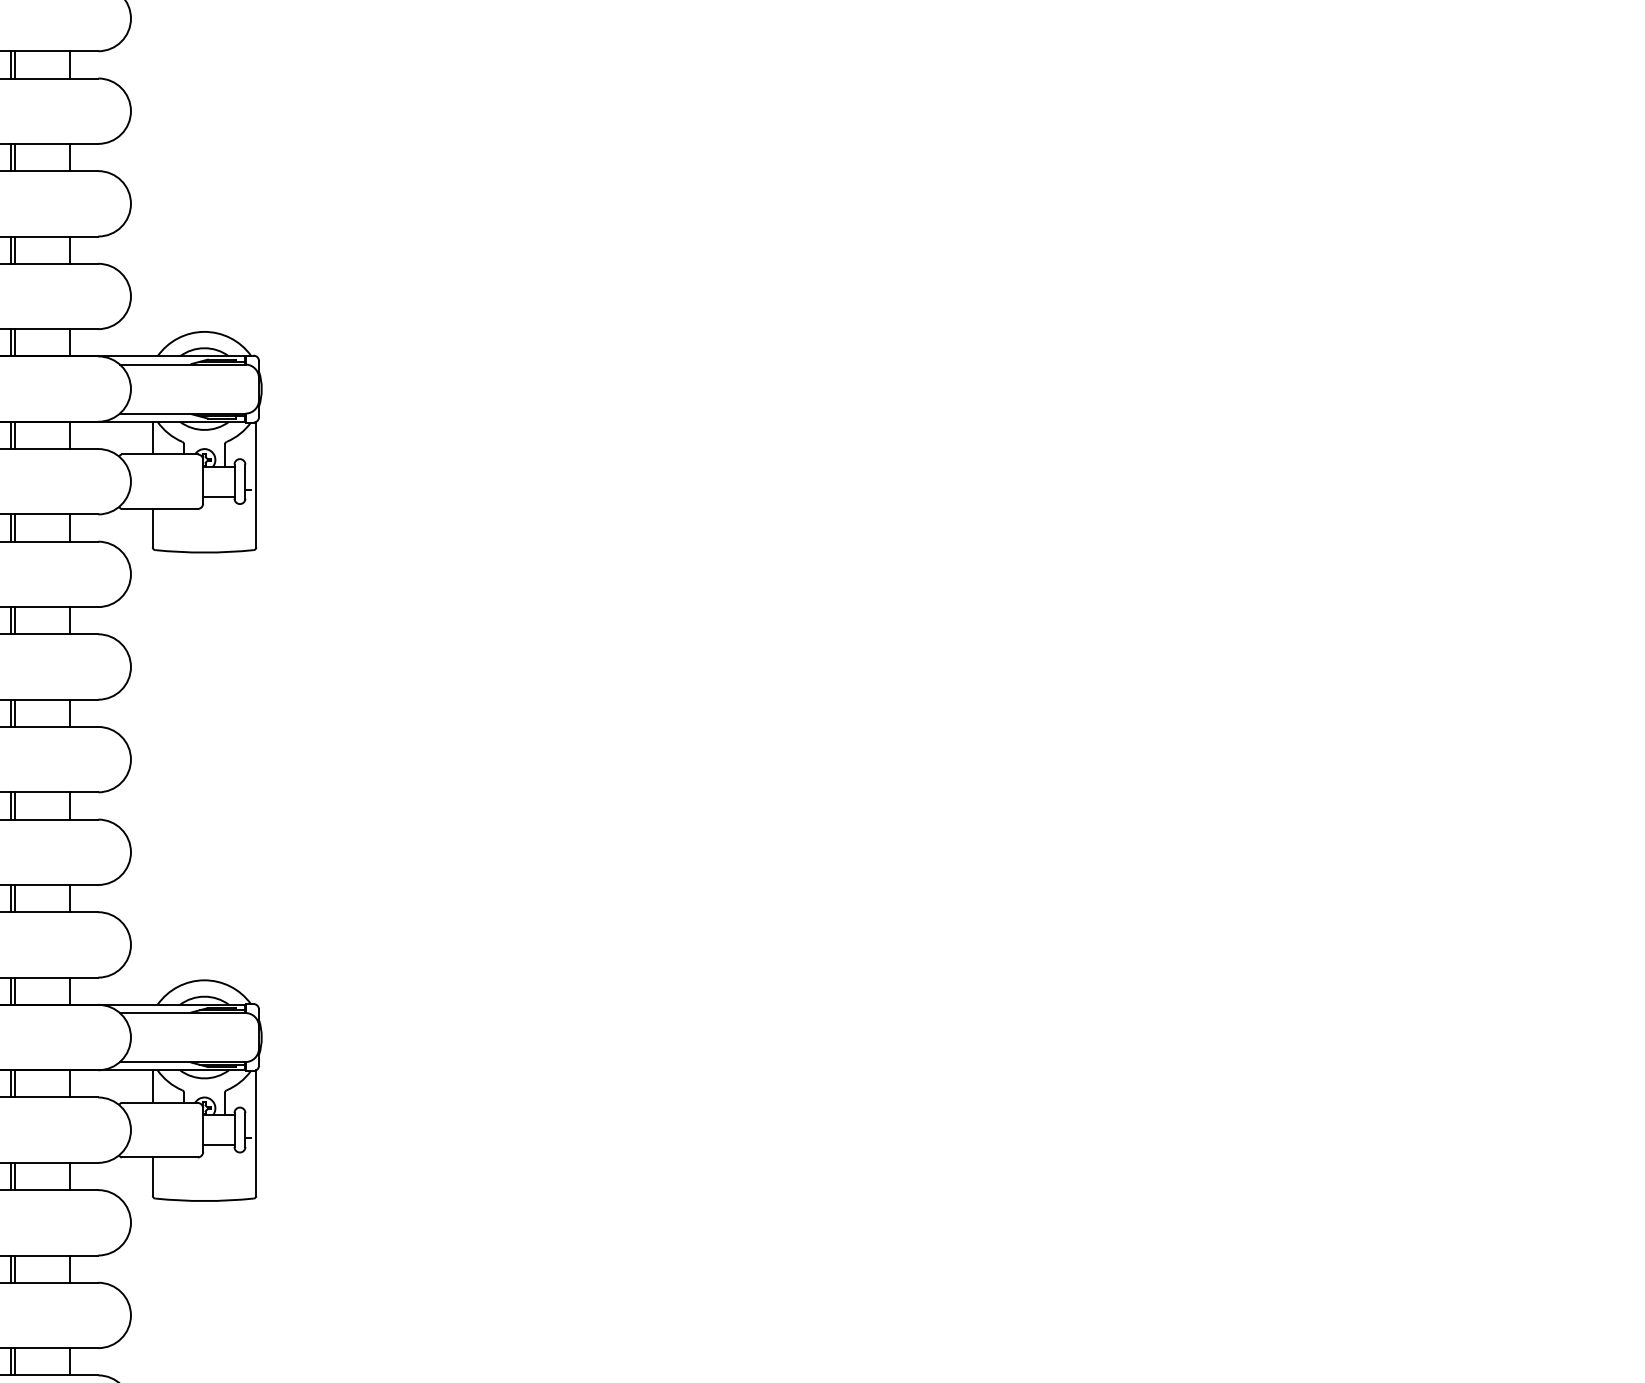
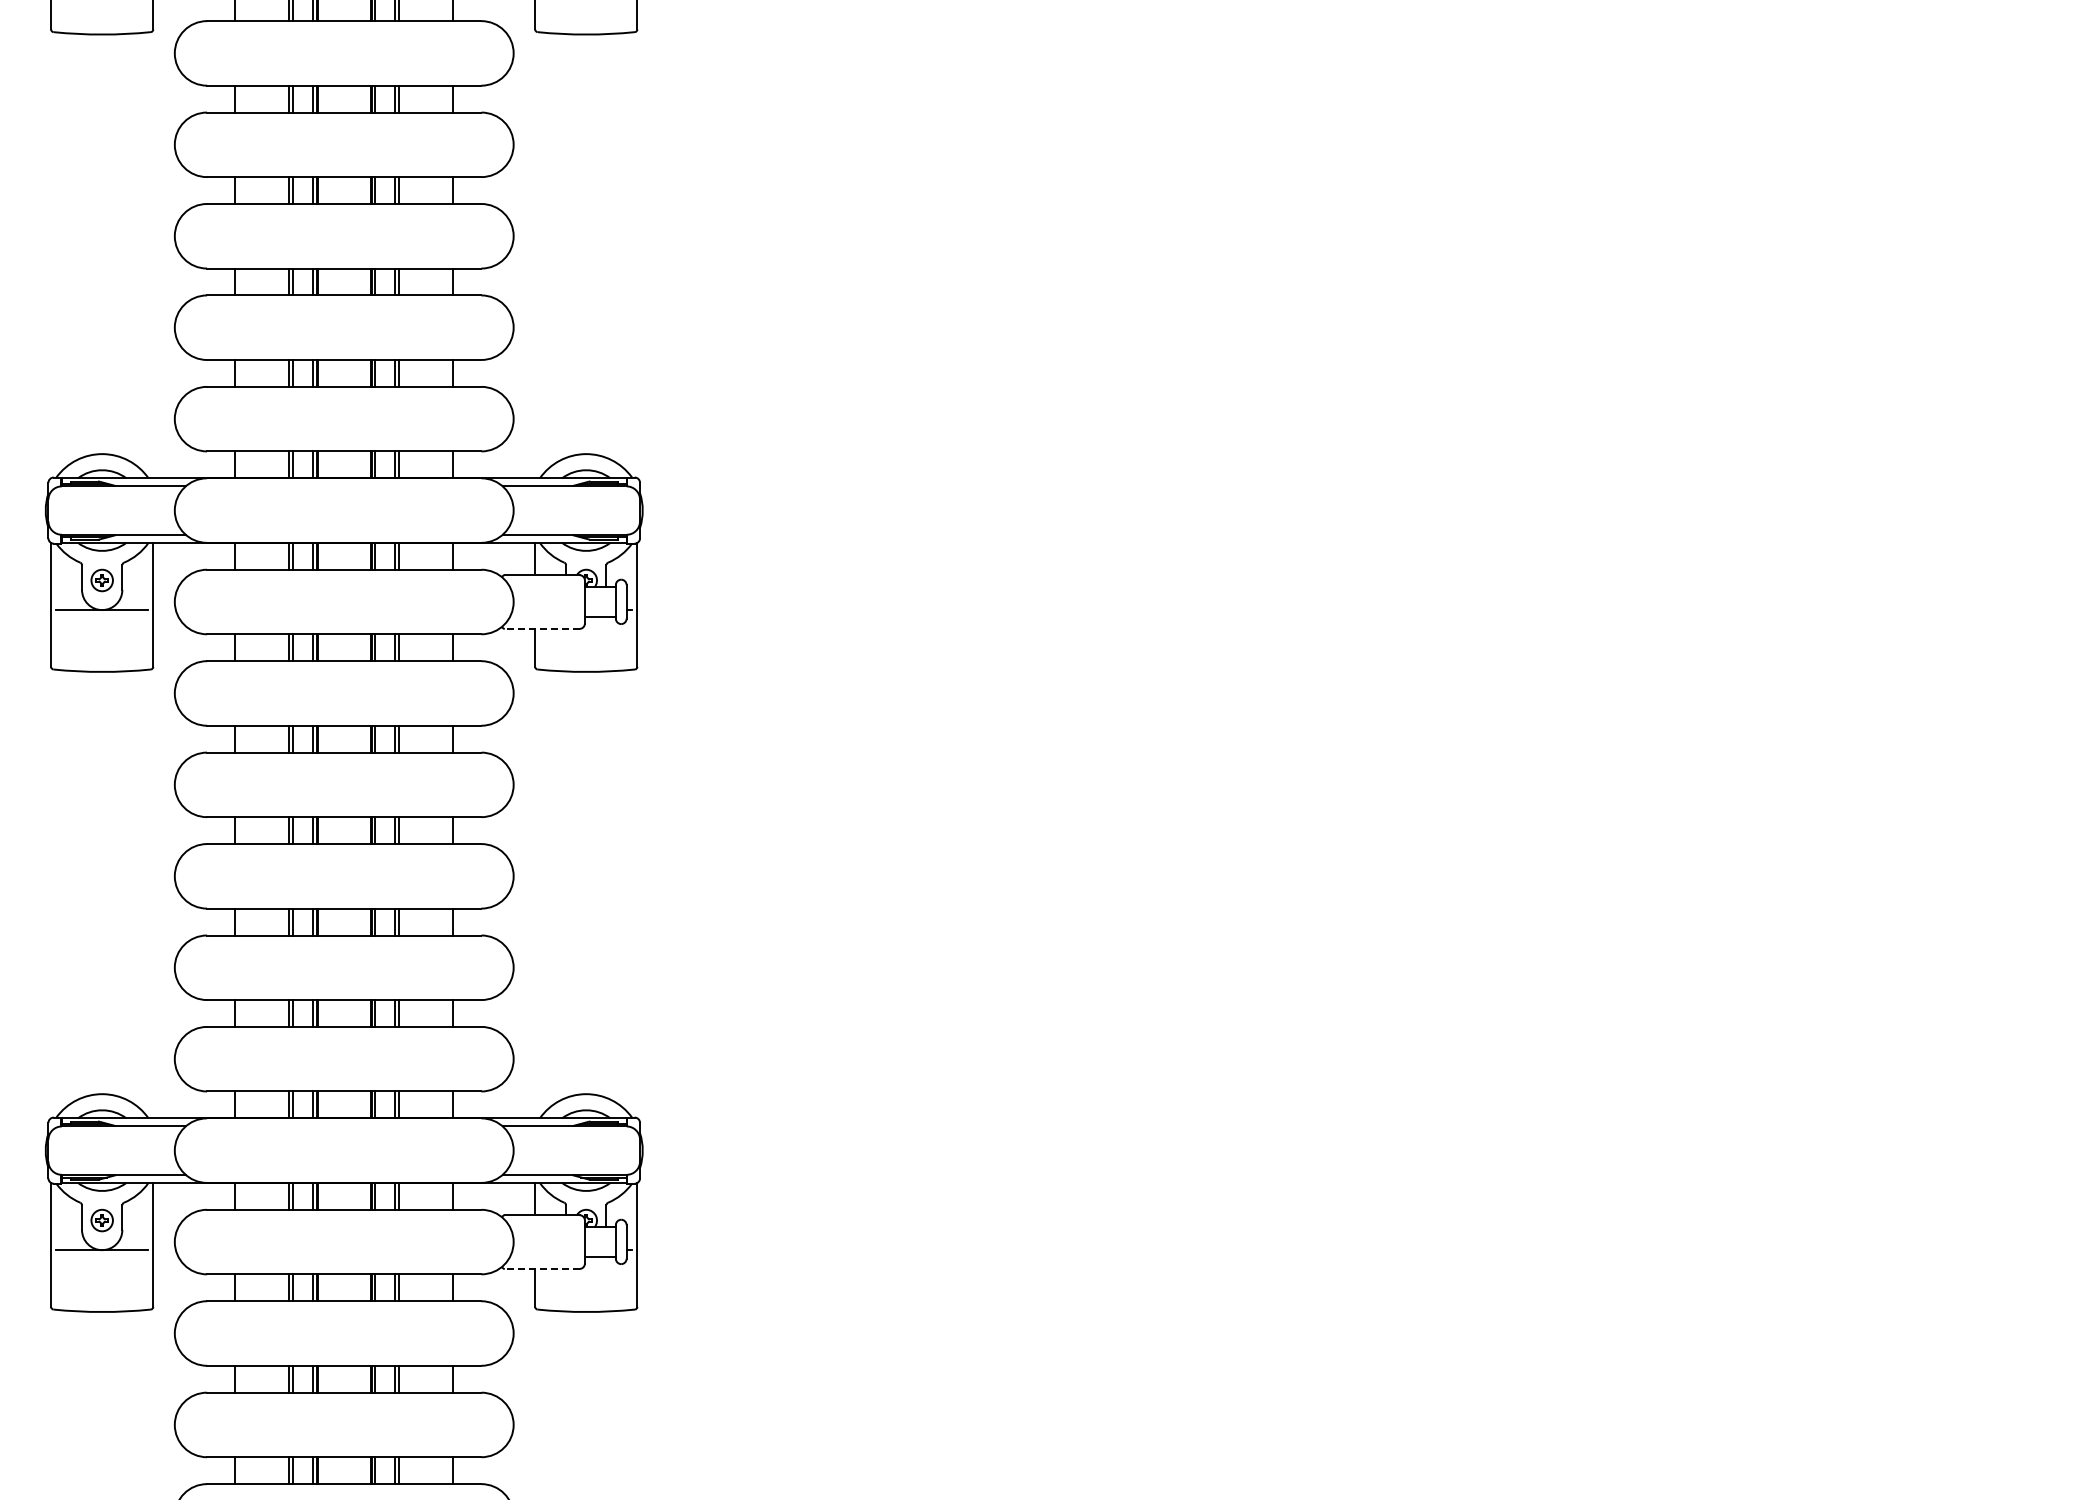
line: (159, 508) -> (541, 628), solid -> dashed
line: (159, 1156) -> (541, 1268), solid -> dashed

